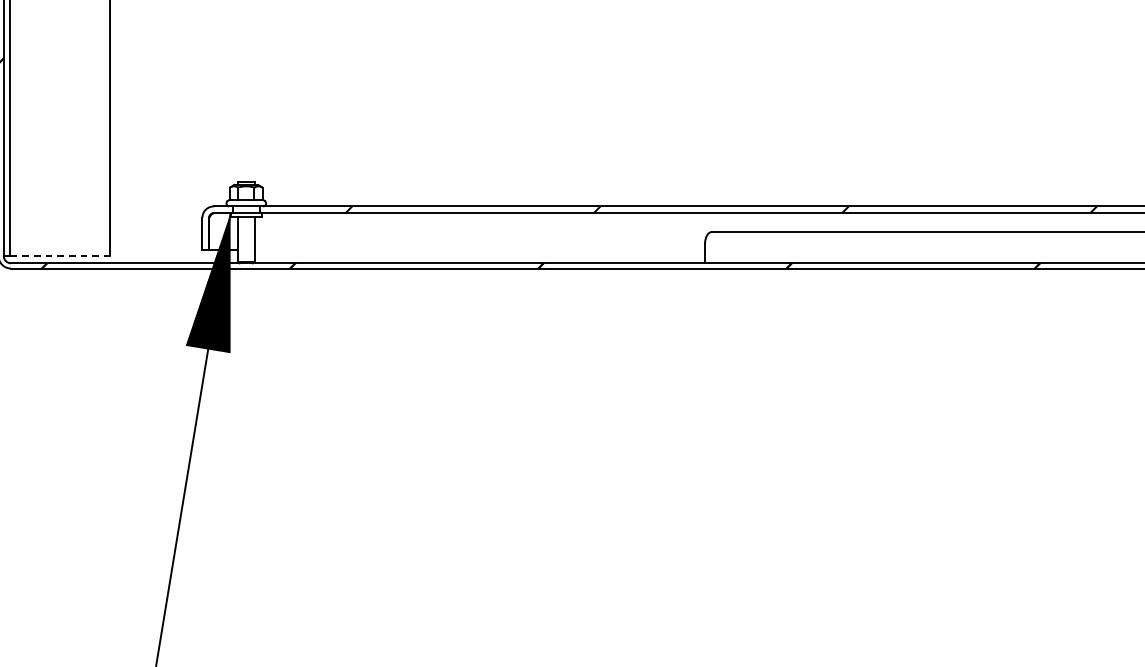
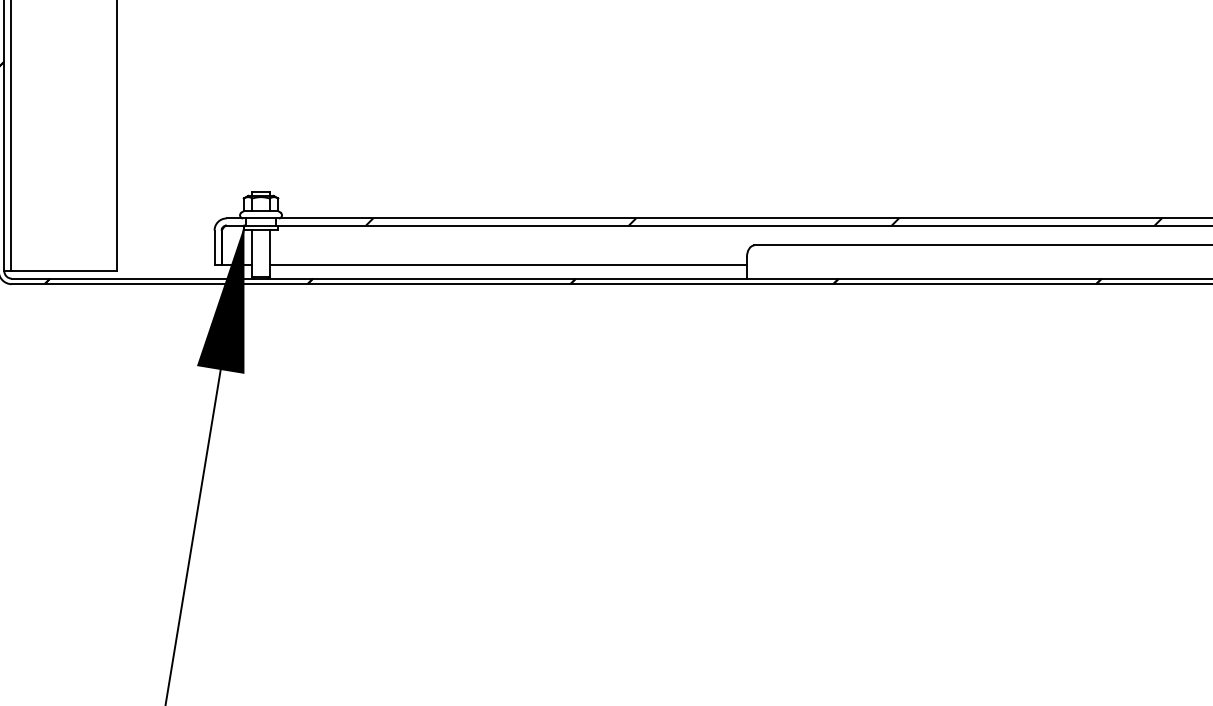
line: (479, 249) -> (507, 264), added
line: (60, 255) -> (64, 270), dashed -> solid

